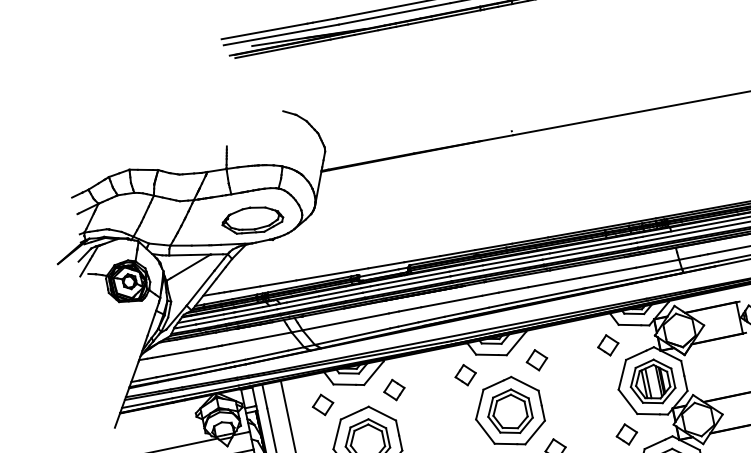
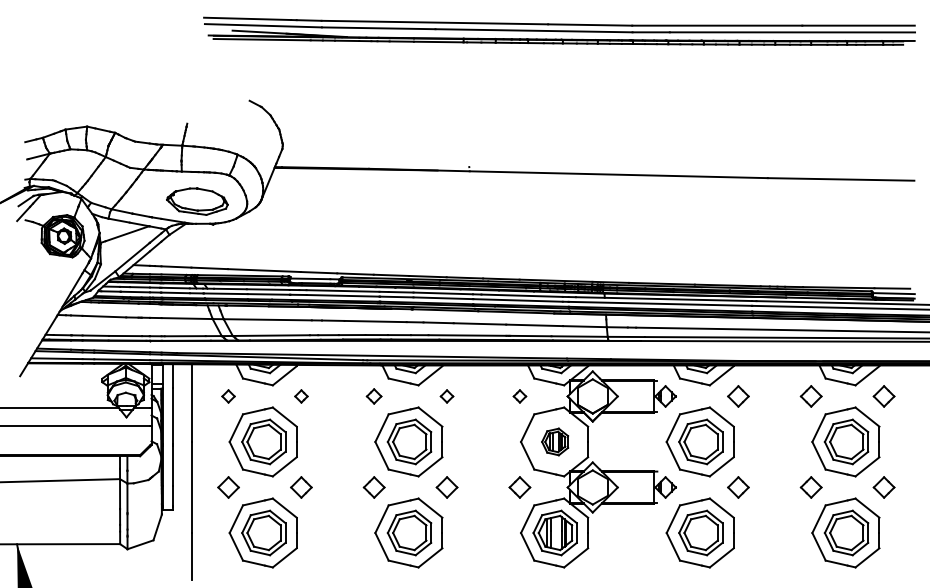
part: (607, 345) -> (519, 396), size x0.6
part: (536, 360) -> (446, 396), size x0.6
part: (464, 375) -> (373, 396), size x0.7
part: (651, 382) -> (554, 441), size x0.6
part: (394, 390) -> (301, 396), size x0.6
part: (323, 405) -> (228, 396), size x0.6

